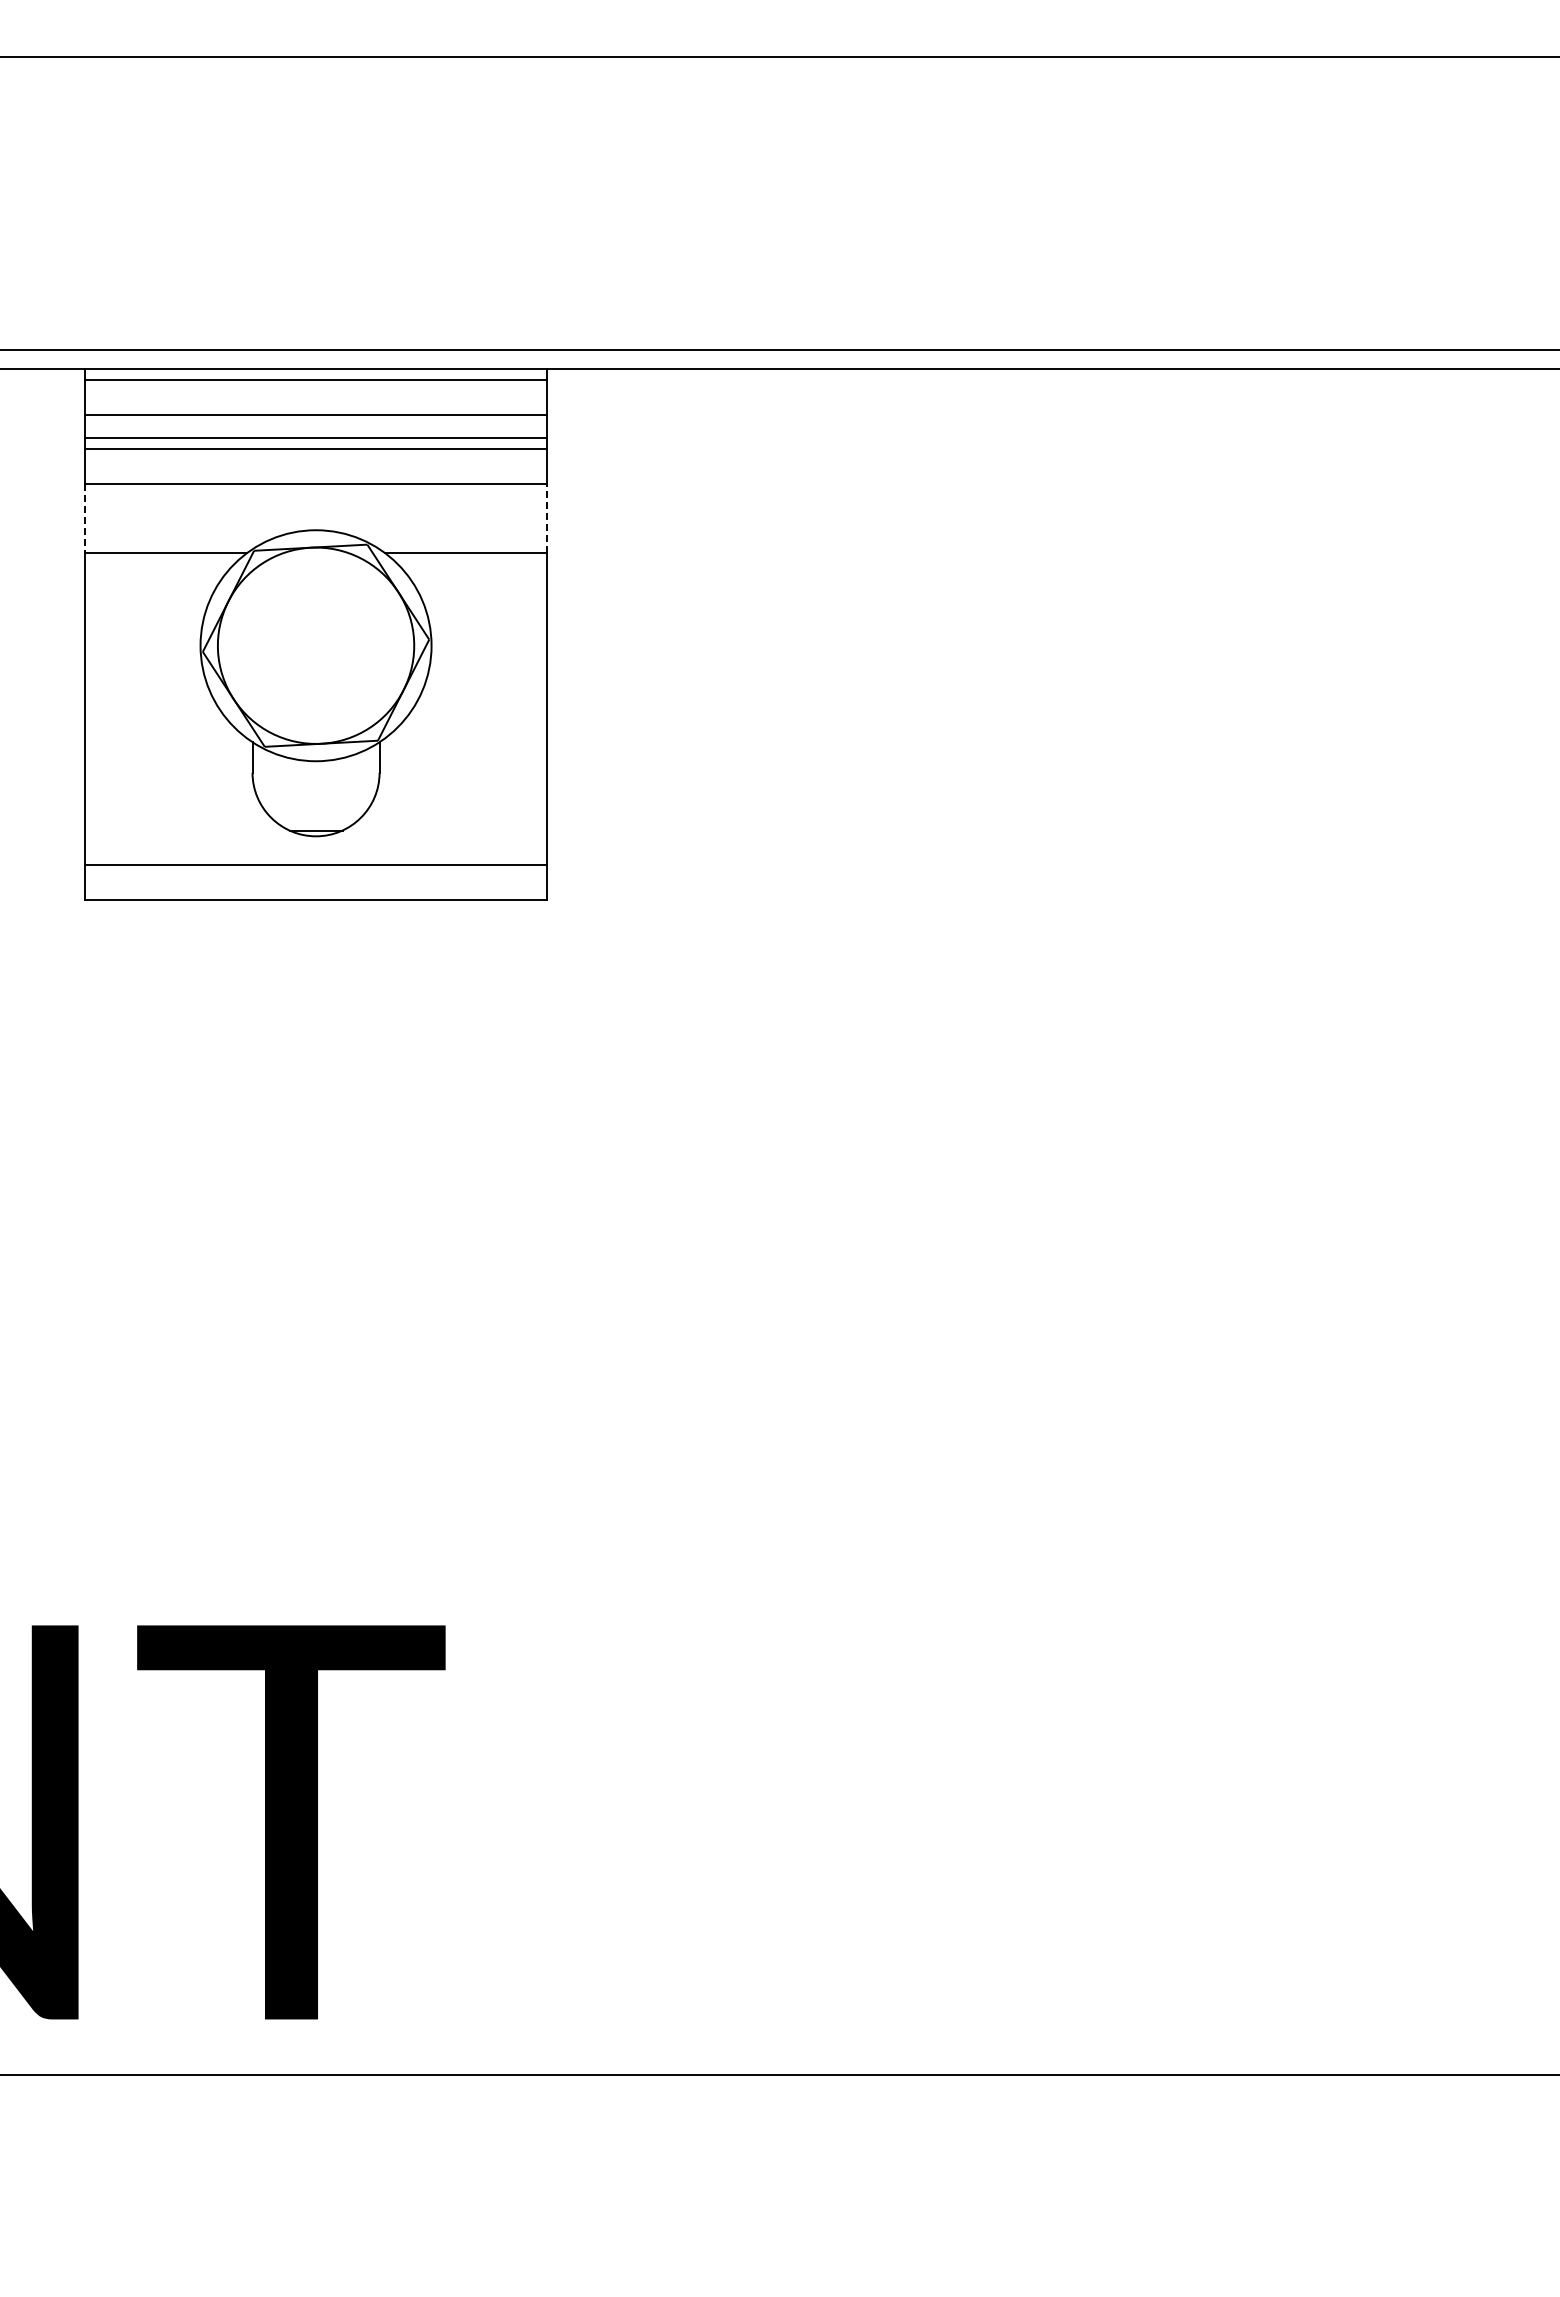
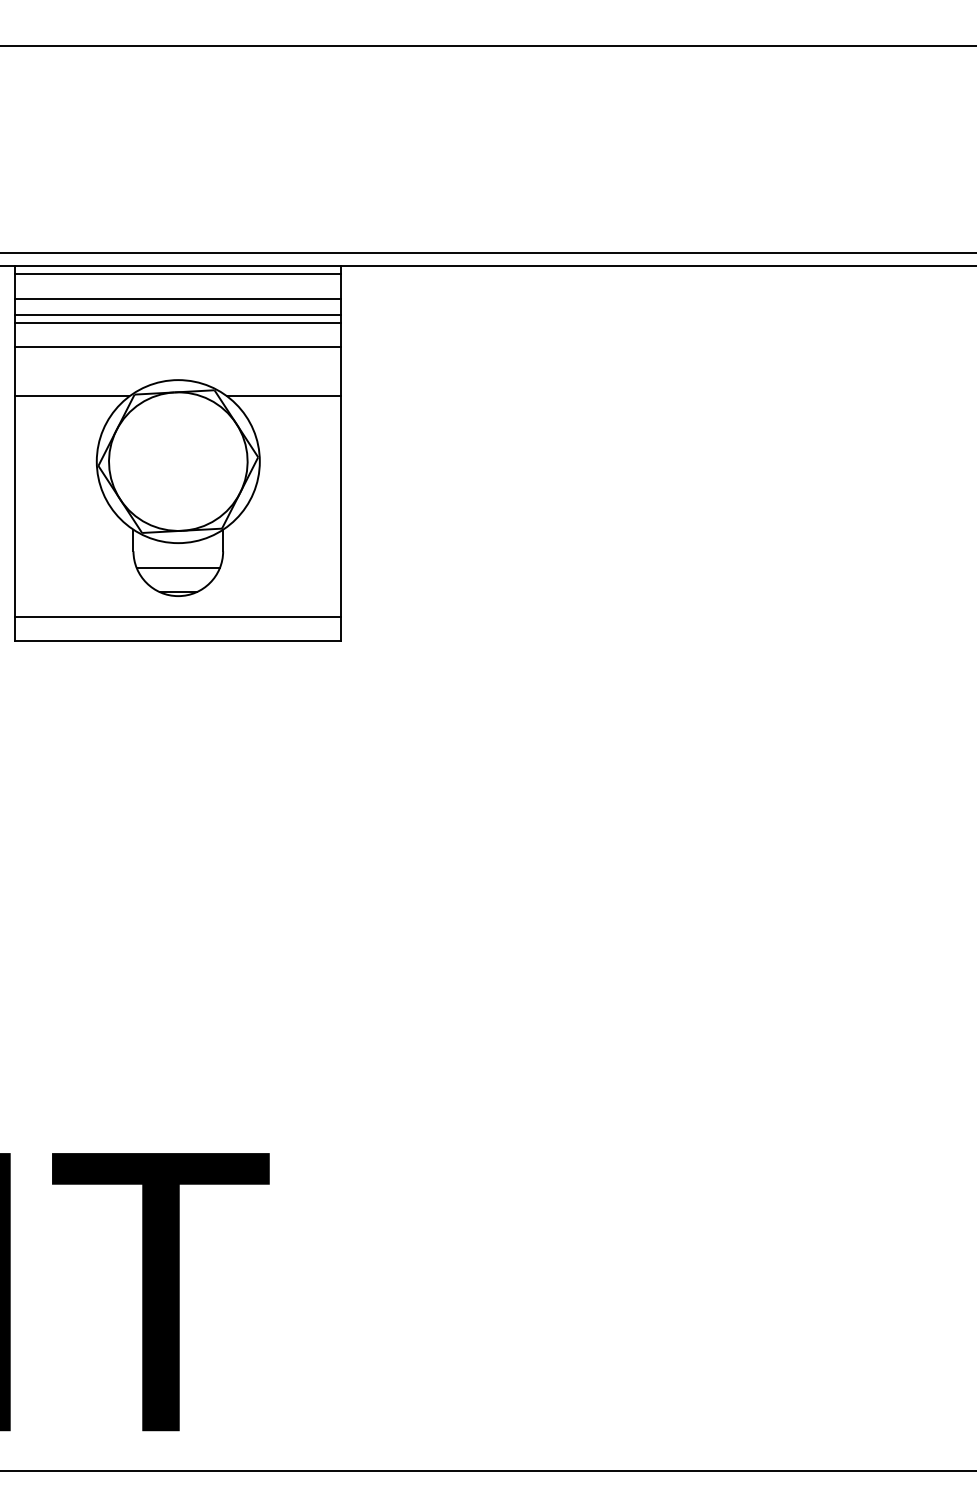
line: (85, 518) -> (15, 371), dashed -> solid
line: (547, 518) -> (341, 371), dashed -> solid
line: (315, 795) -> (177, 567), added

